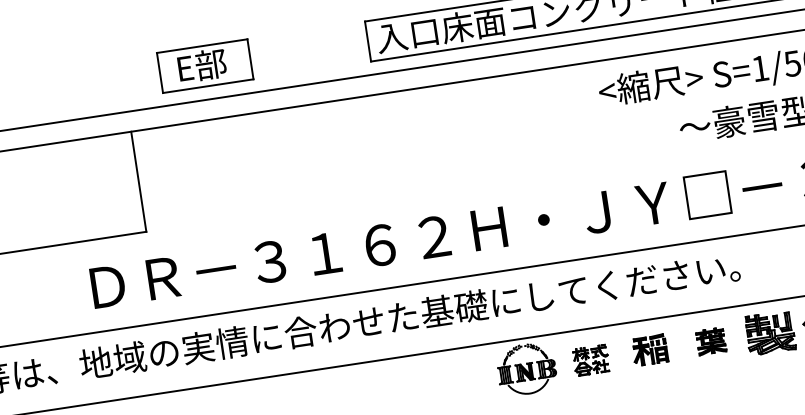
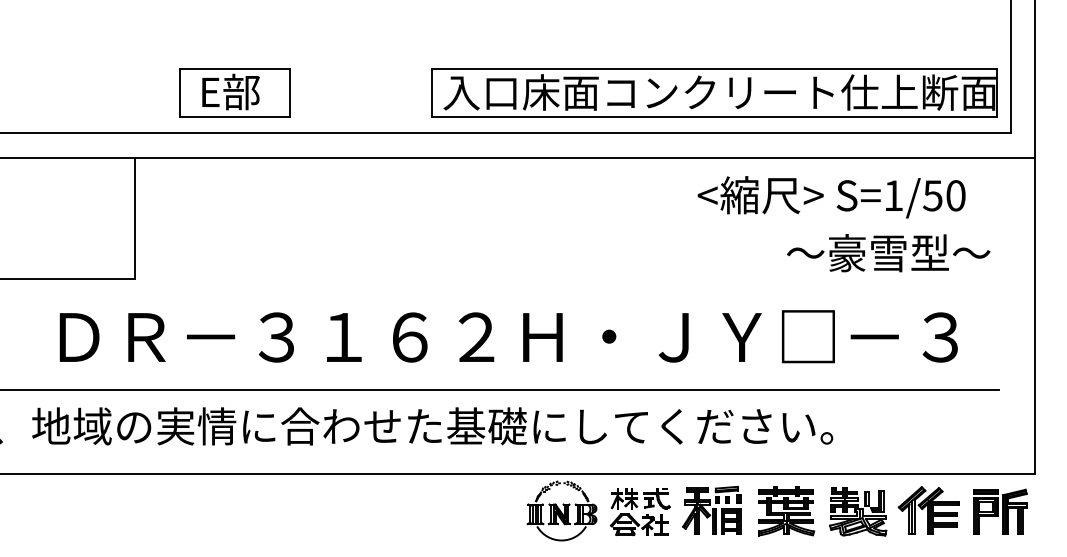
part: (711, 341) -> (786, 511), size x1.67
part: (649, 349) -> (711, 509), size x1.43
part: (590, 360) -> (639, 512), size x1.43

